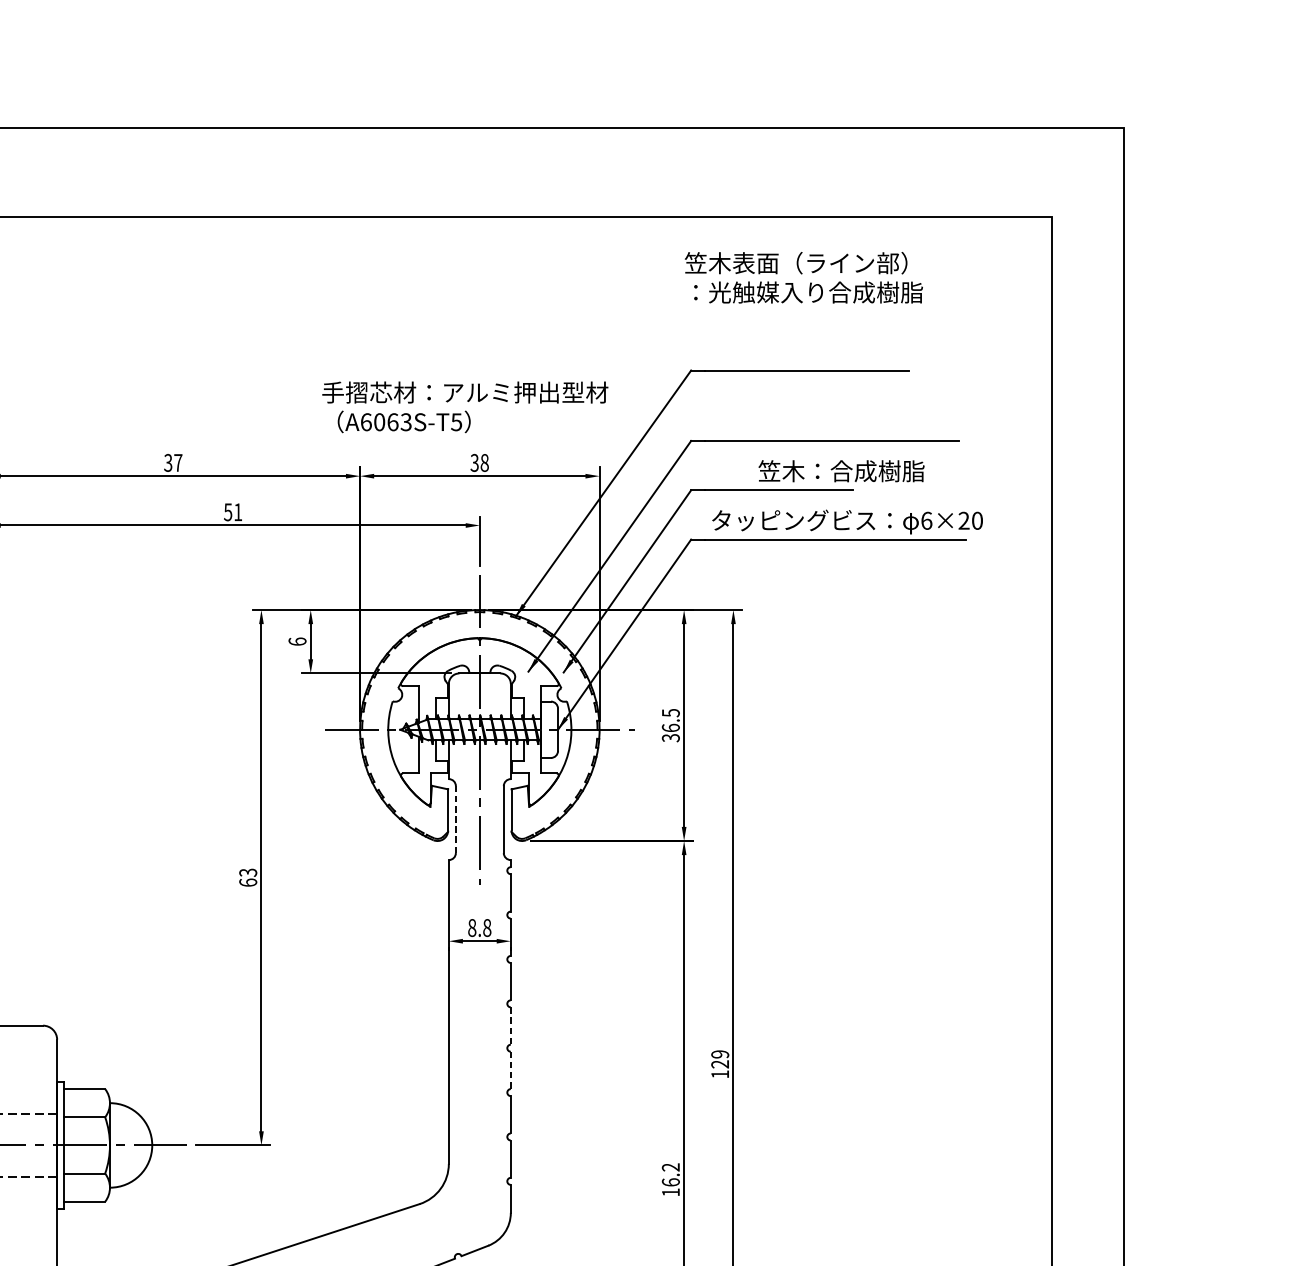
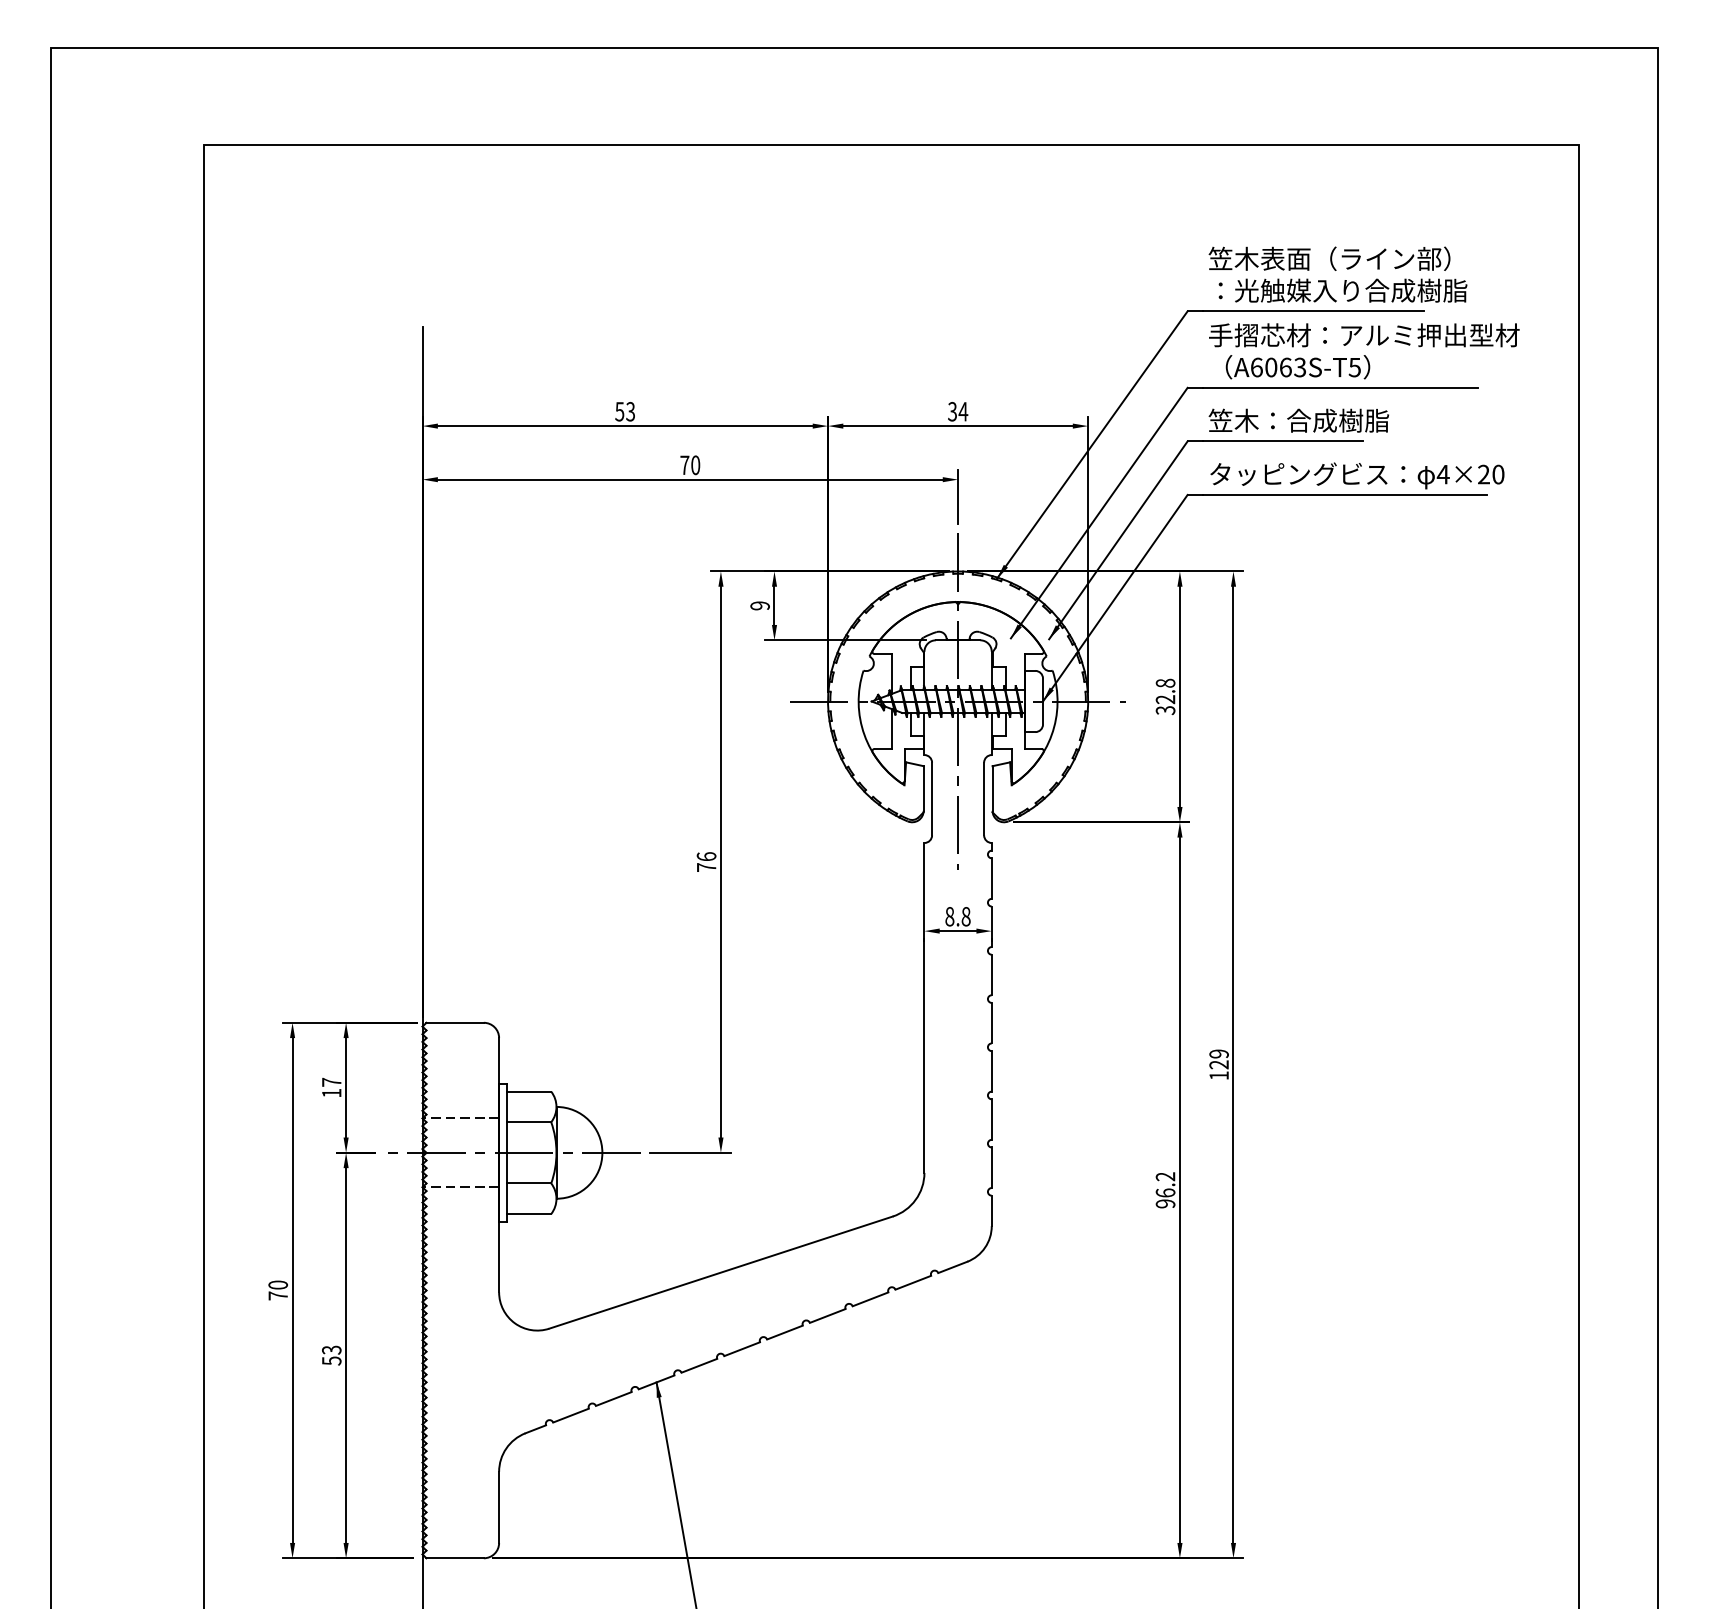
text: (803, 277) -> (1337, 274), moved
text: (465, 407) -> (1364, 351), moved
text: (173, 462) -> (625, 411), 37 -> 53
text: (484, 462) -> (963, 411), 38 -> 34
text: (841, 471) -> (1298, 420), moved
text: (233, 512) -> (690, 465), 51 -> 70
text: (925, 520) -> (1442, 474), 6×20 -> 4×20
text: (296, 641) -> (759, 605), 6 -> 9
text: (670, 720) -> (1165, 691), 36.5 -> 32.8
line: (456, 819) -> (932, 798), dashed -> solid
text: (248, 877) -> (706, 861), 63 -> 76
line: (510, 1026) -> (991, 1023), dashed -> solid
line: (510, 1070) -> (991, 1071), dashed -> solid
text: (670, 1192) -> (1165, 1203), 16.2 -> 96.2

